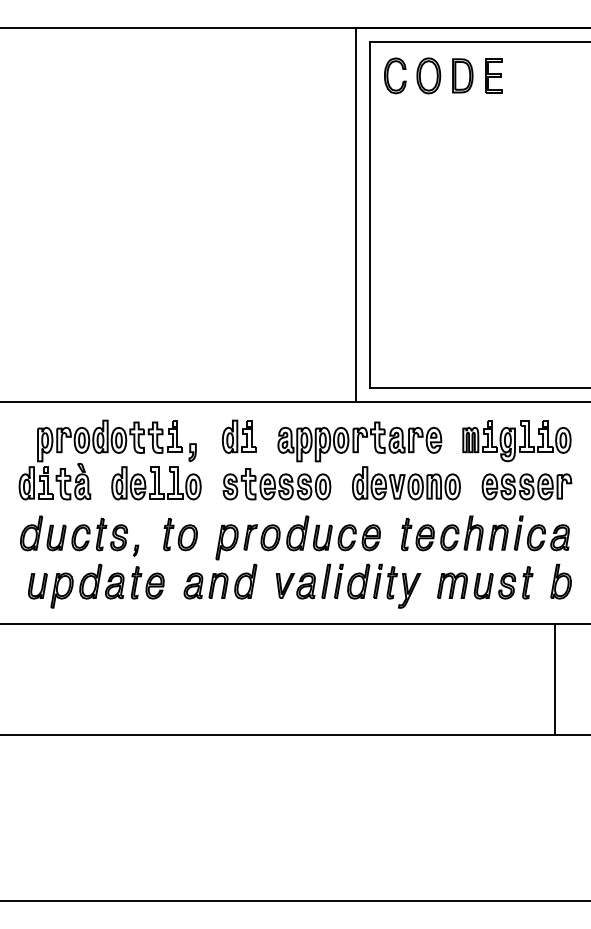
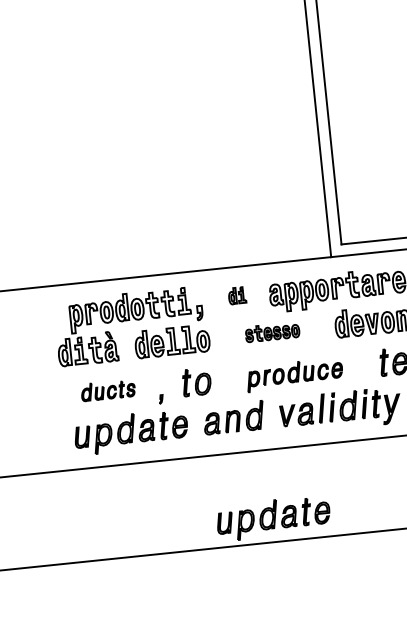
part: (239, 436) -> (237, 295), size x0.6
part: (276, 484) -> (272, 332), size x0.6
part: (73, 533) -> (107, 390), size x0.6
part: (297, 537) -> (294, 374), size x0.7
part: (255, 705) -> (273, 517), added

